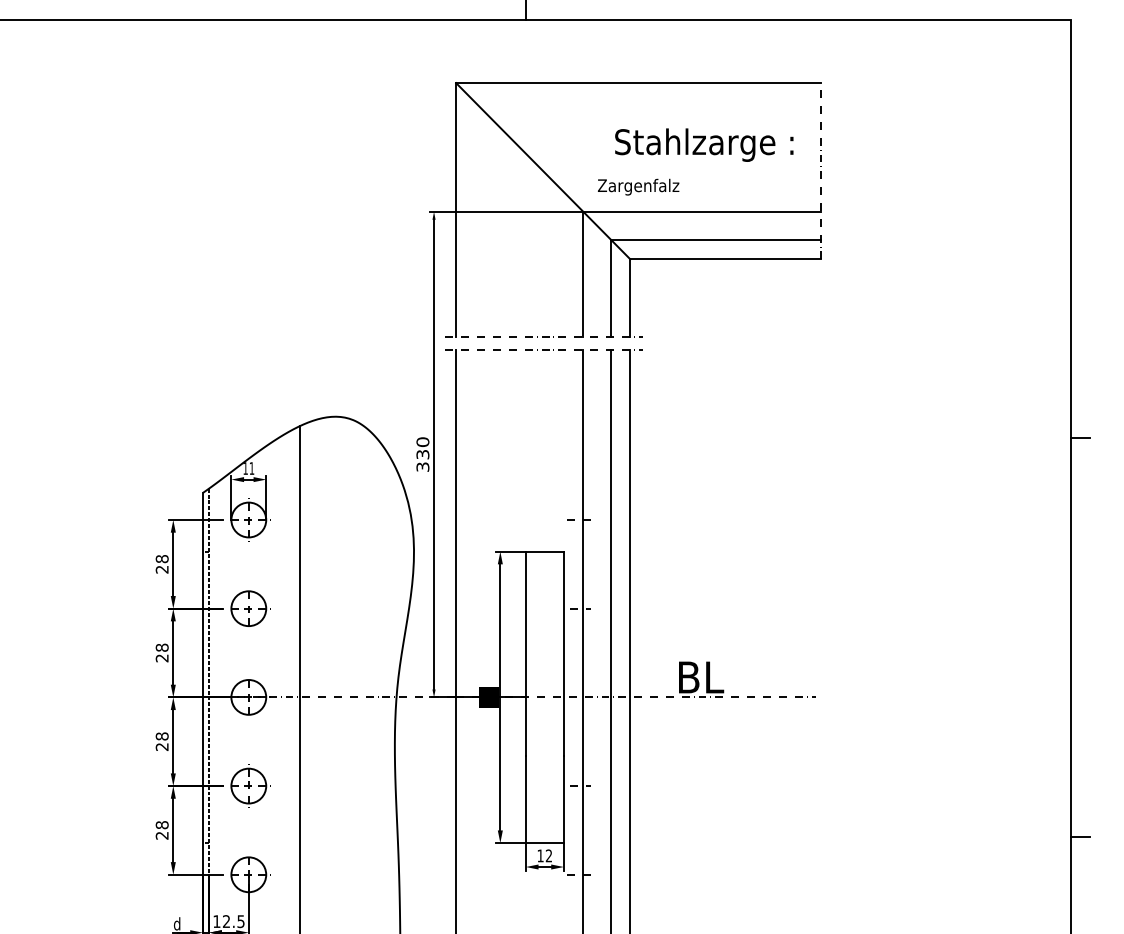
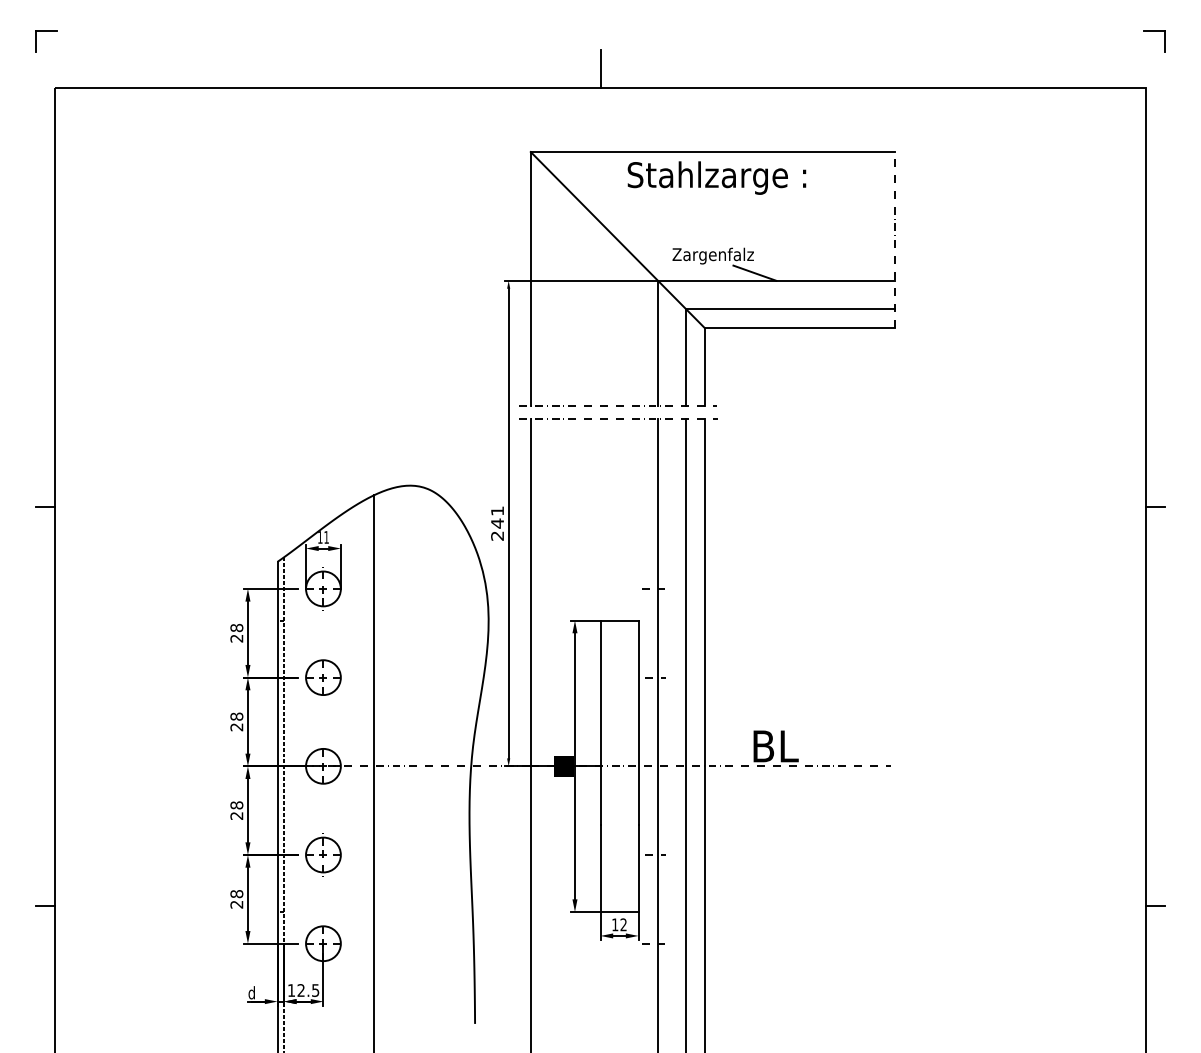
text: (703, 144) -> (716, 177), moved
line: (679, 203) -> (754, 272), added
text: (422, 454) -> (497, 523), 330 -> 241

